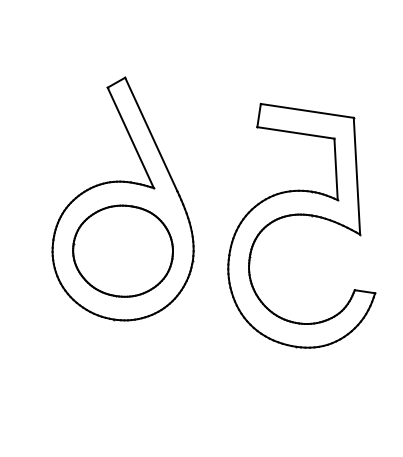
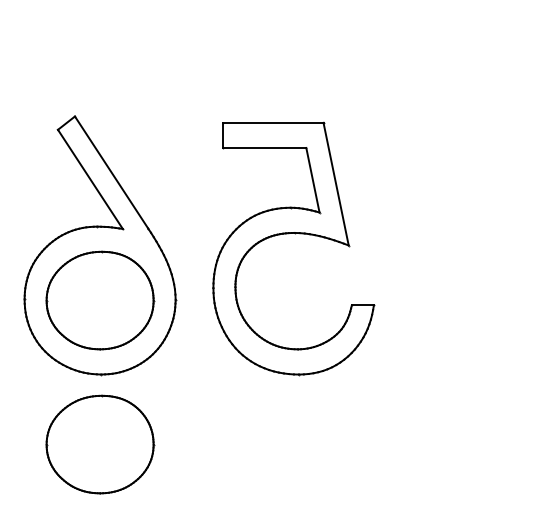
part: (103, 384) -> (100, 444), added

